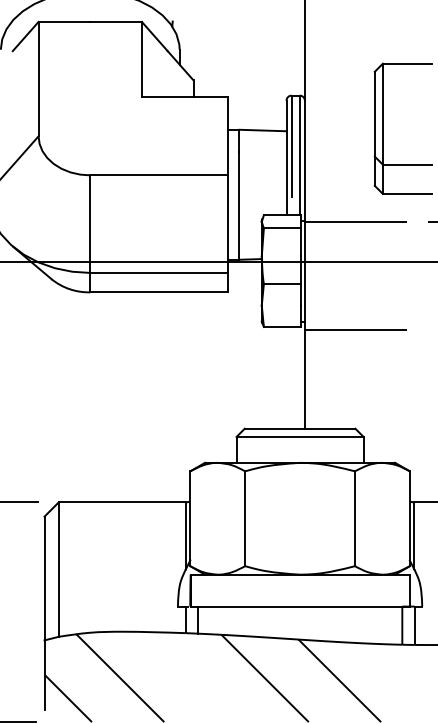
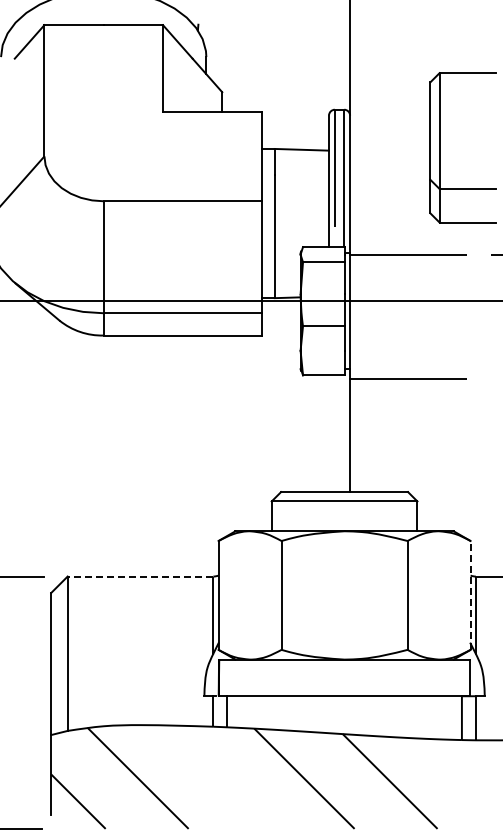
line: (122, 502) -> (140, 576), solid -> dashed
line: (409, 517) -> (470, 594), solid -> dashed

